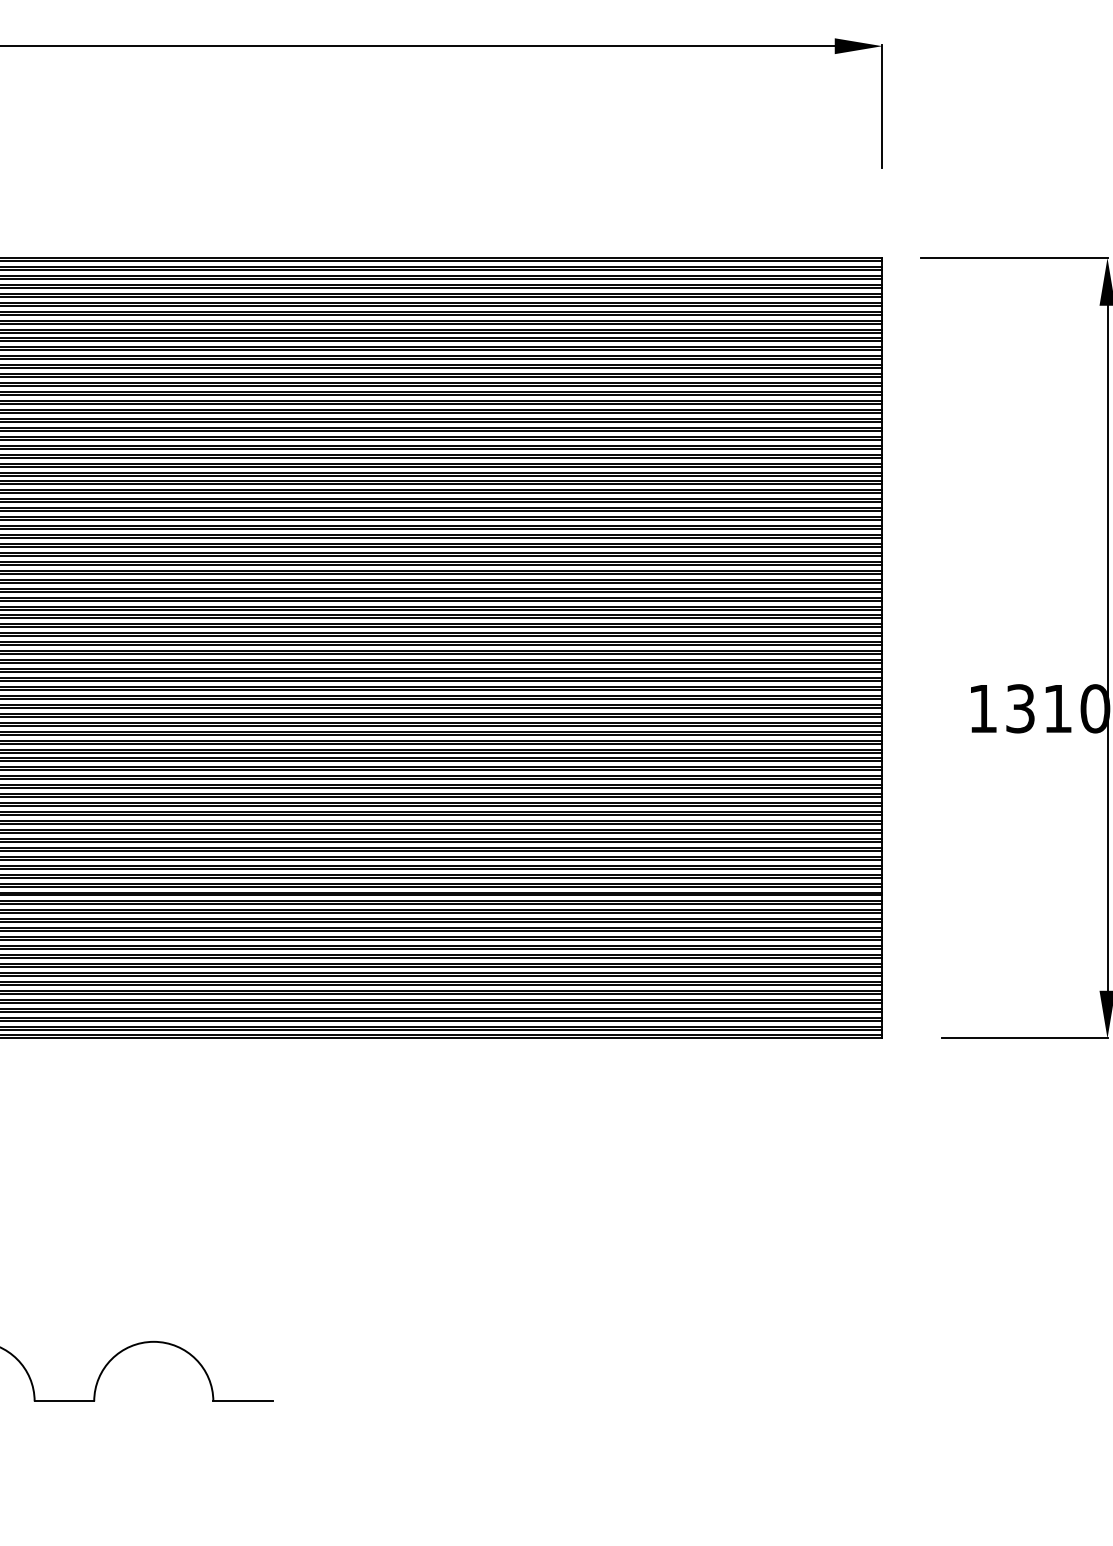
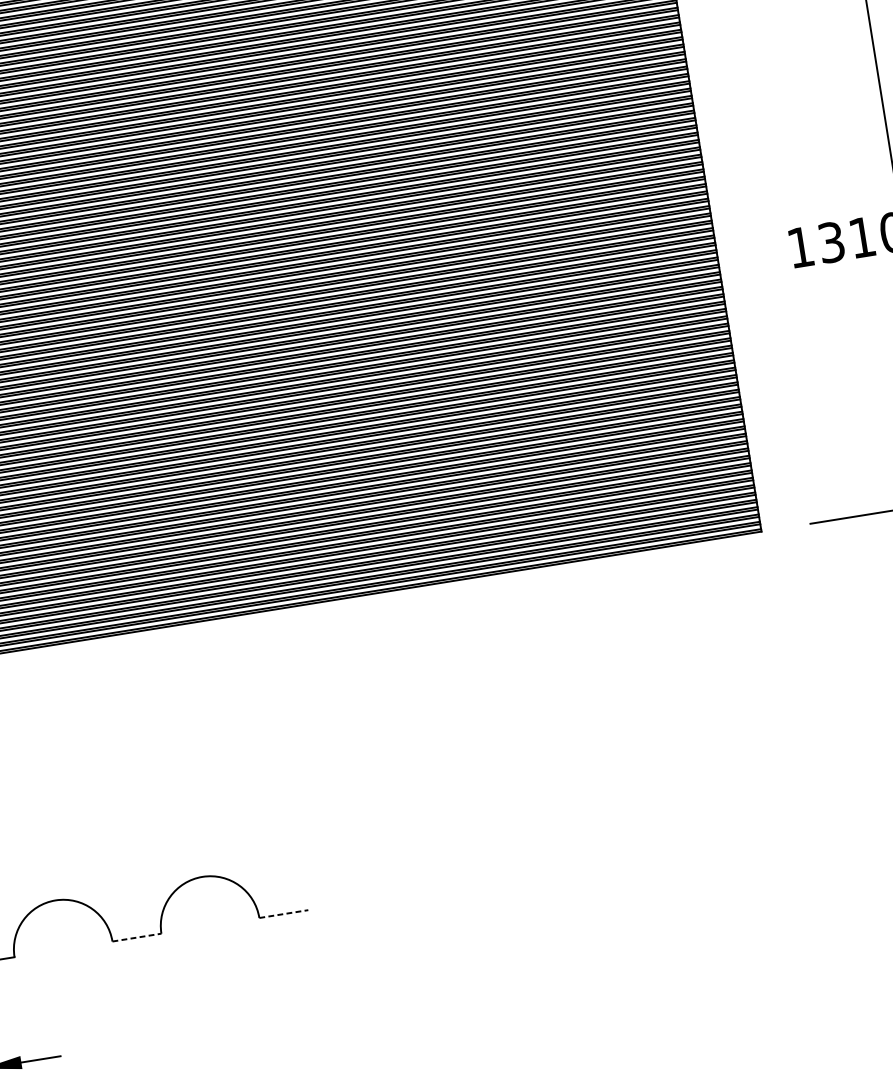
line: (64, 1401) -> (137, 937), solid -> dashed
line: (243, 1401) -> (284, 914), solid -> dashed

